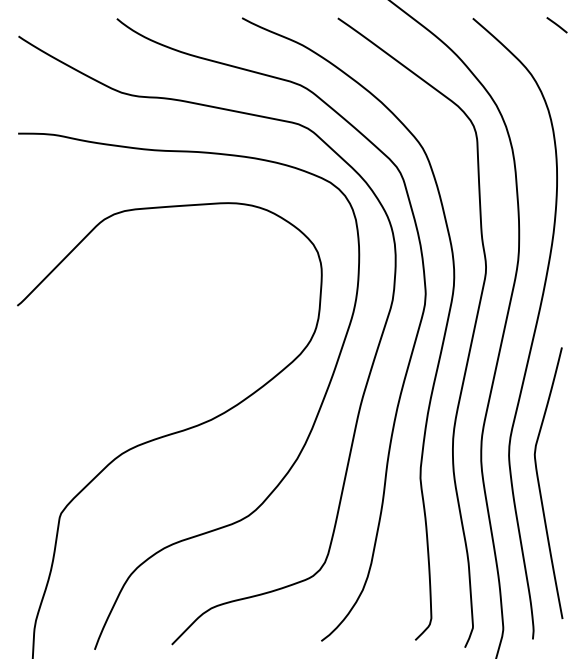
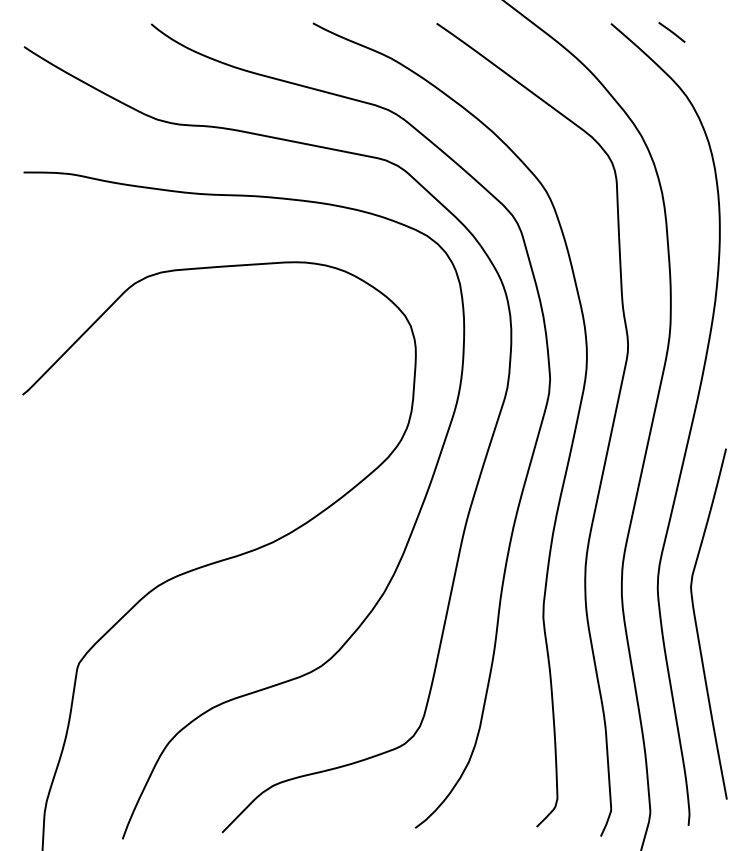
line: (556, 25) -> (671, 32), moved

